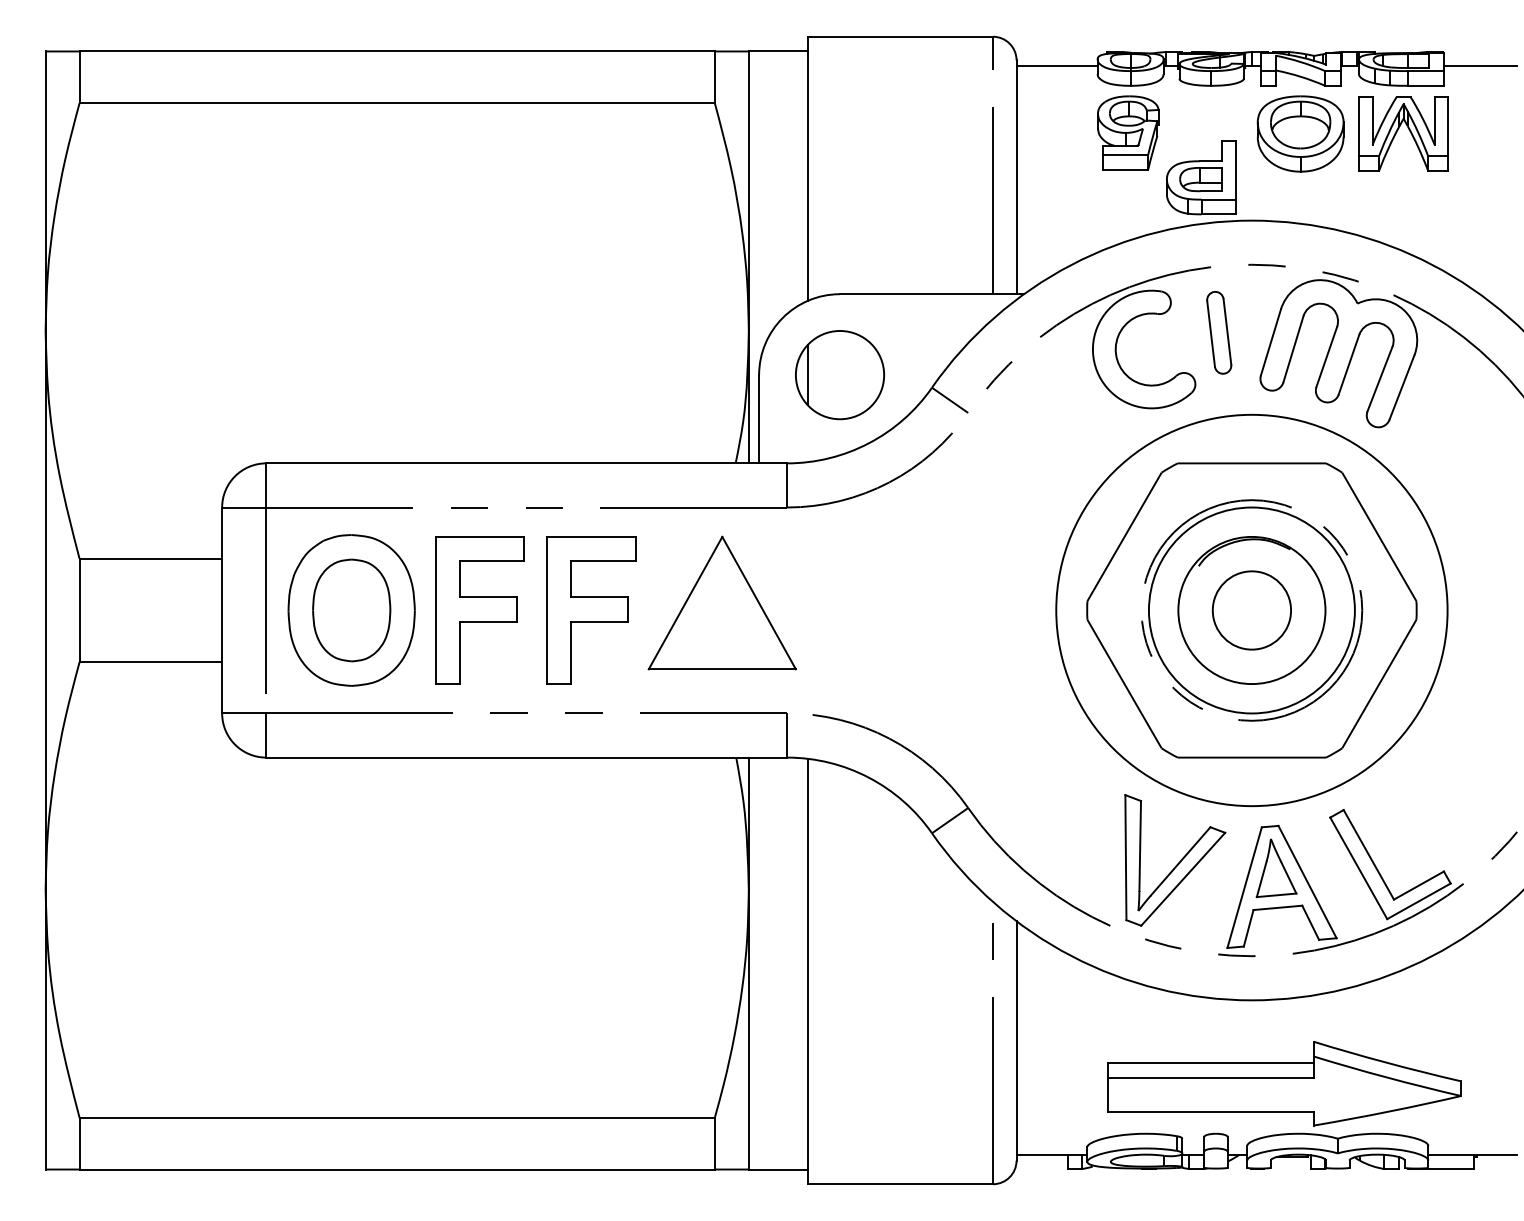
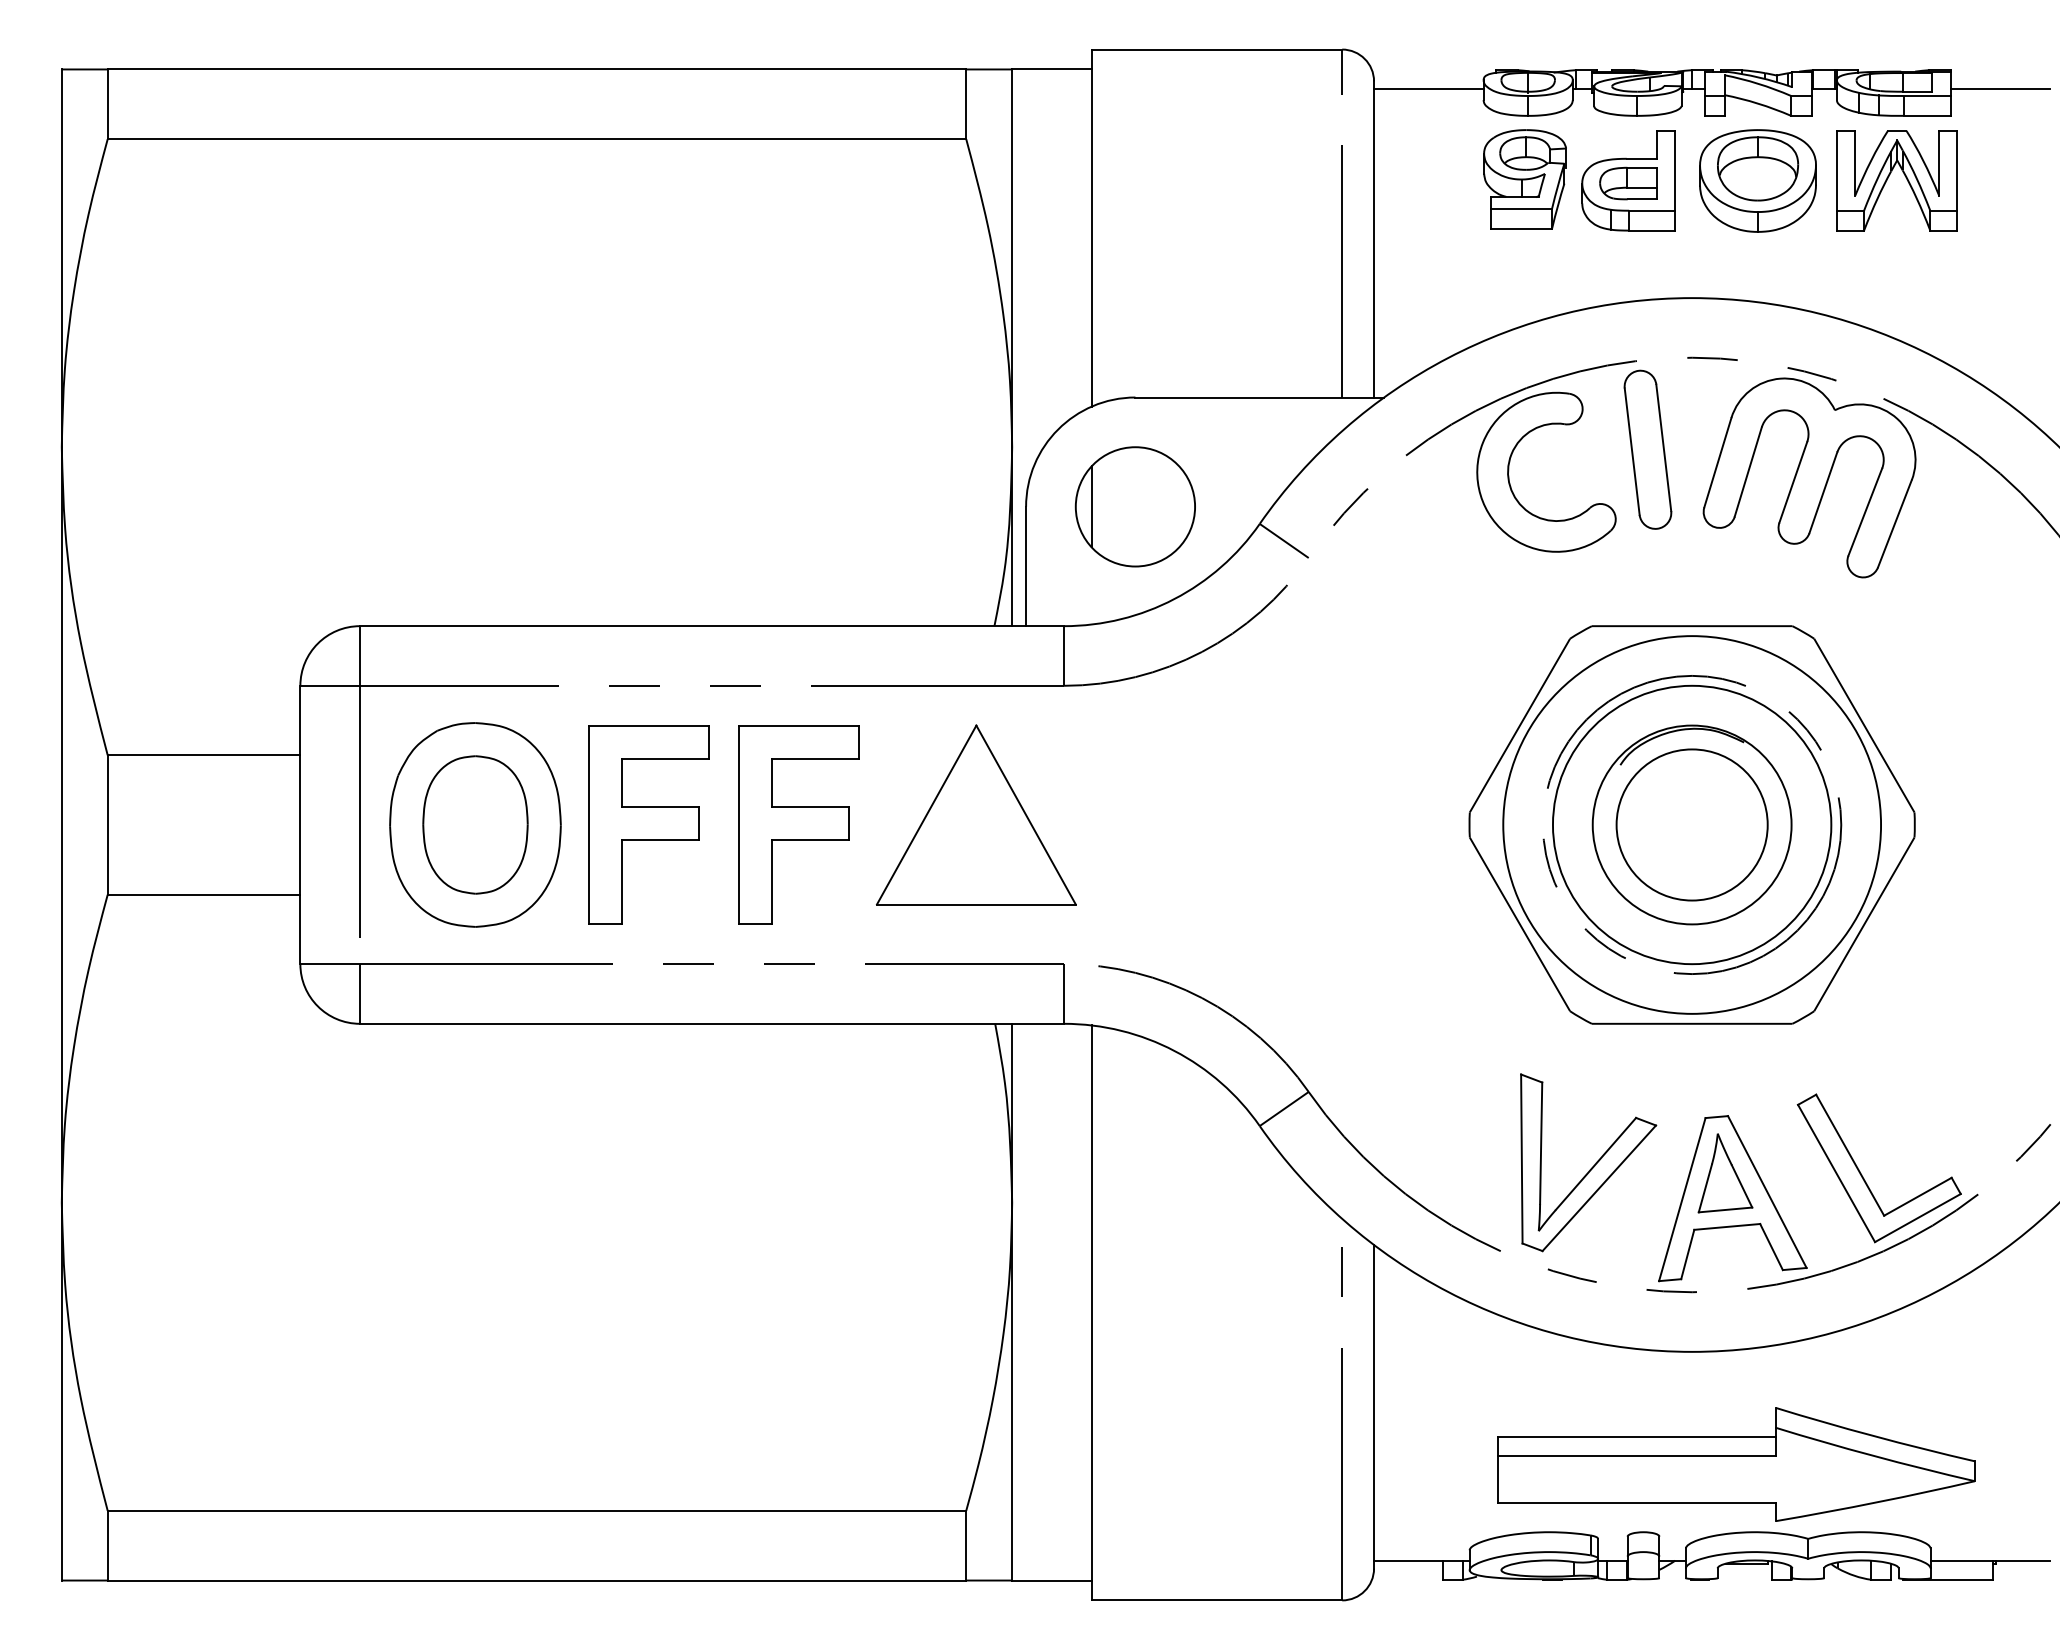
part: (1201, 177) -> (1628, 180), moved
part: (1218, 332) -> (1647, 449), size x1.43
circle: (1251, 610) -> (1691, 824), size x1.43
circle: (1252, 610) -> (1692, 824), size x0.71

